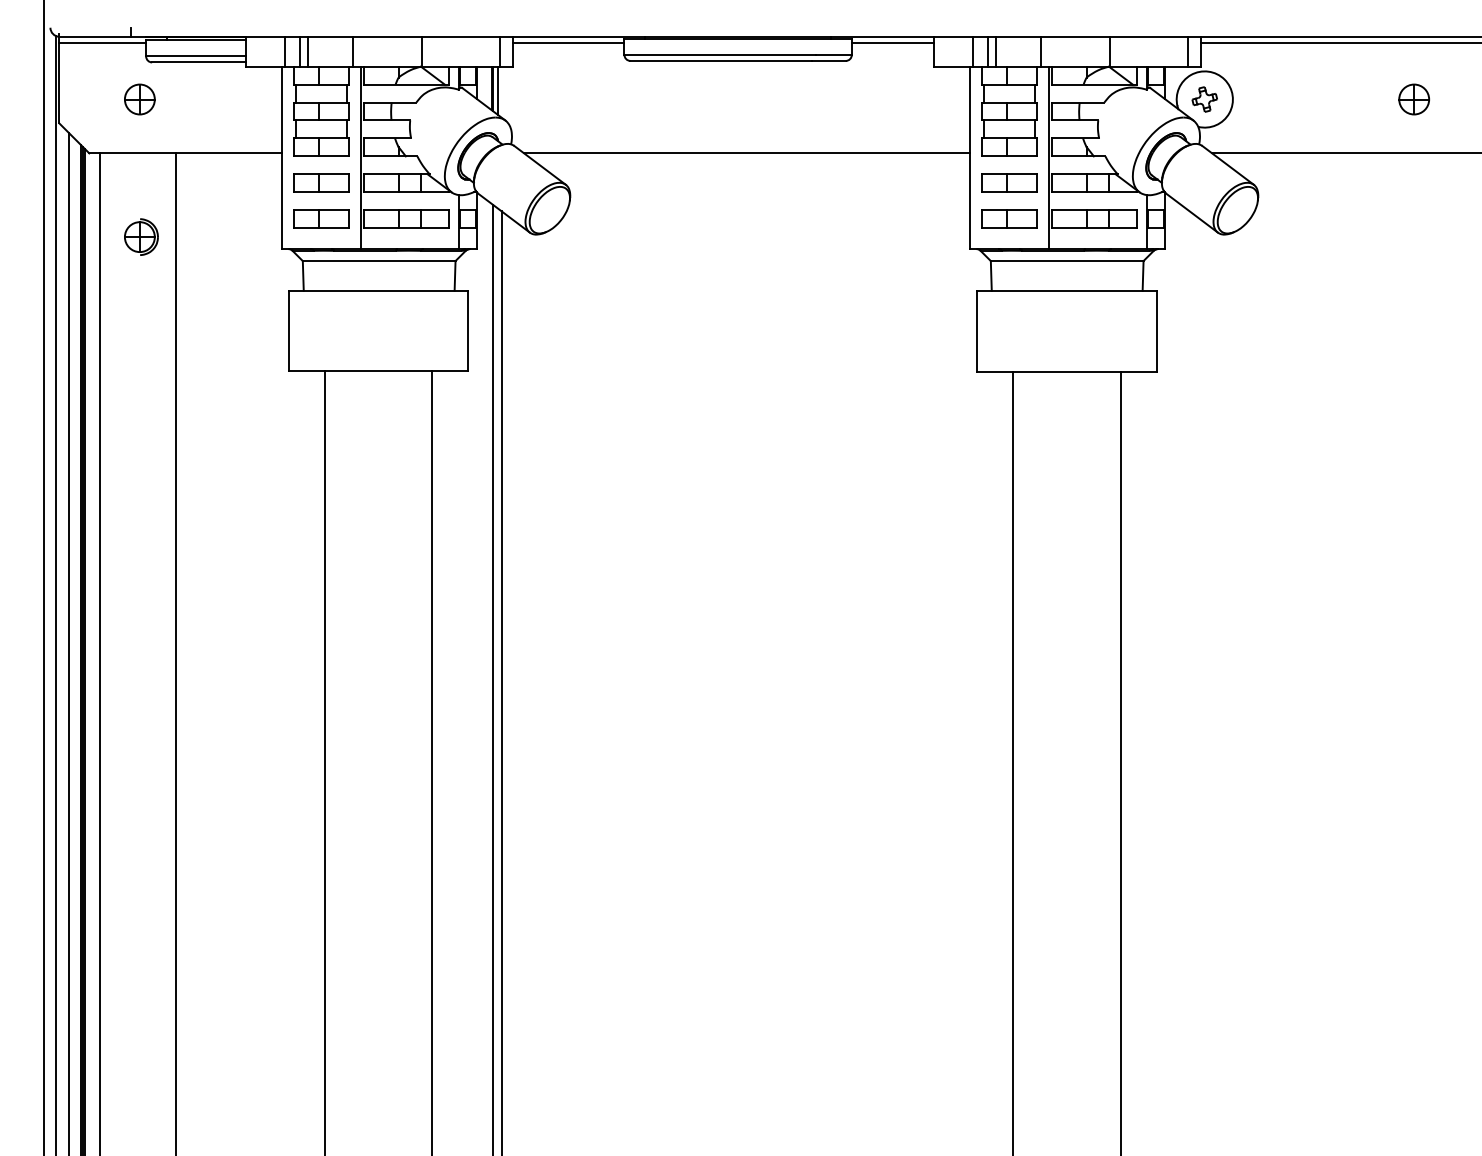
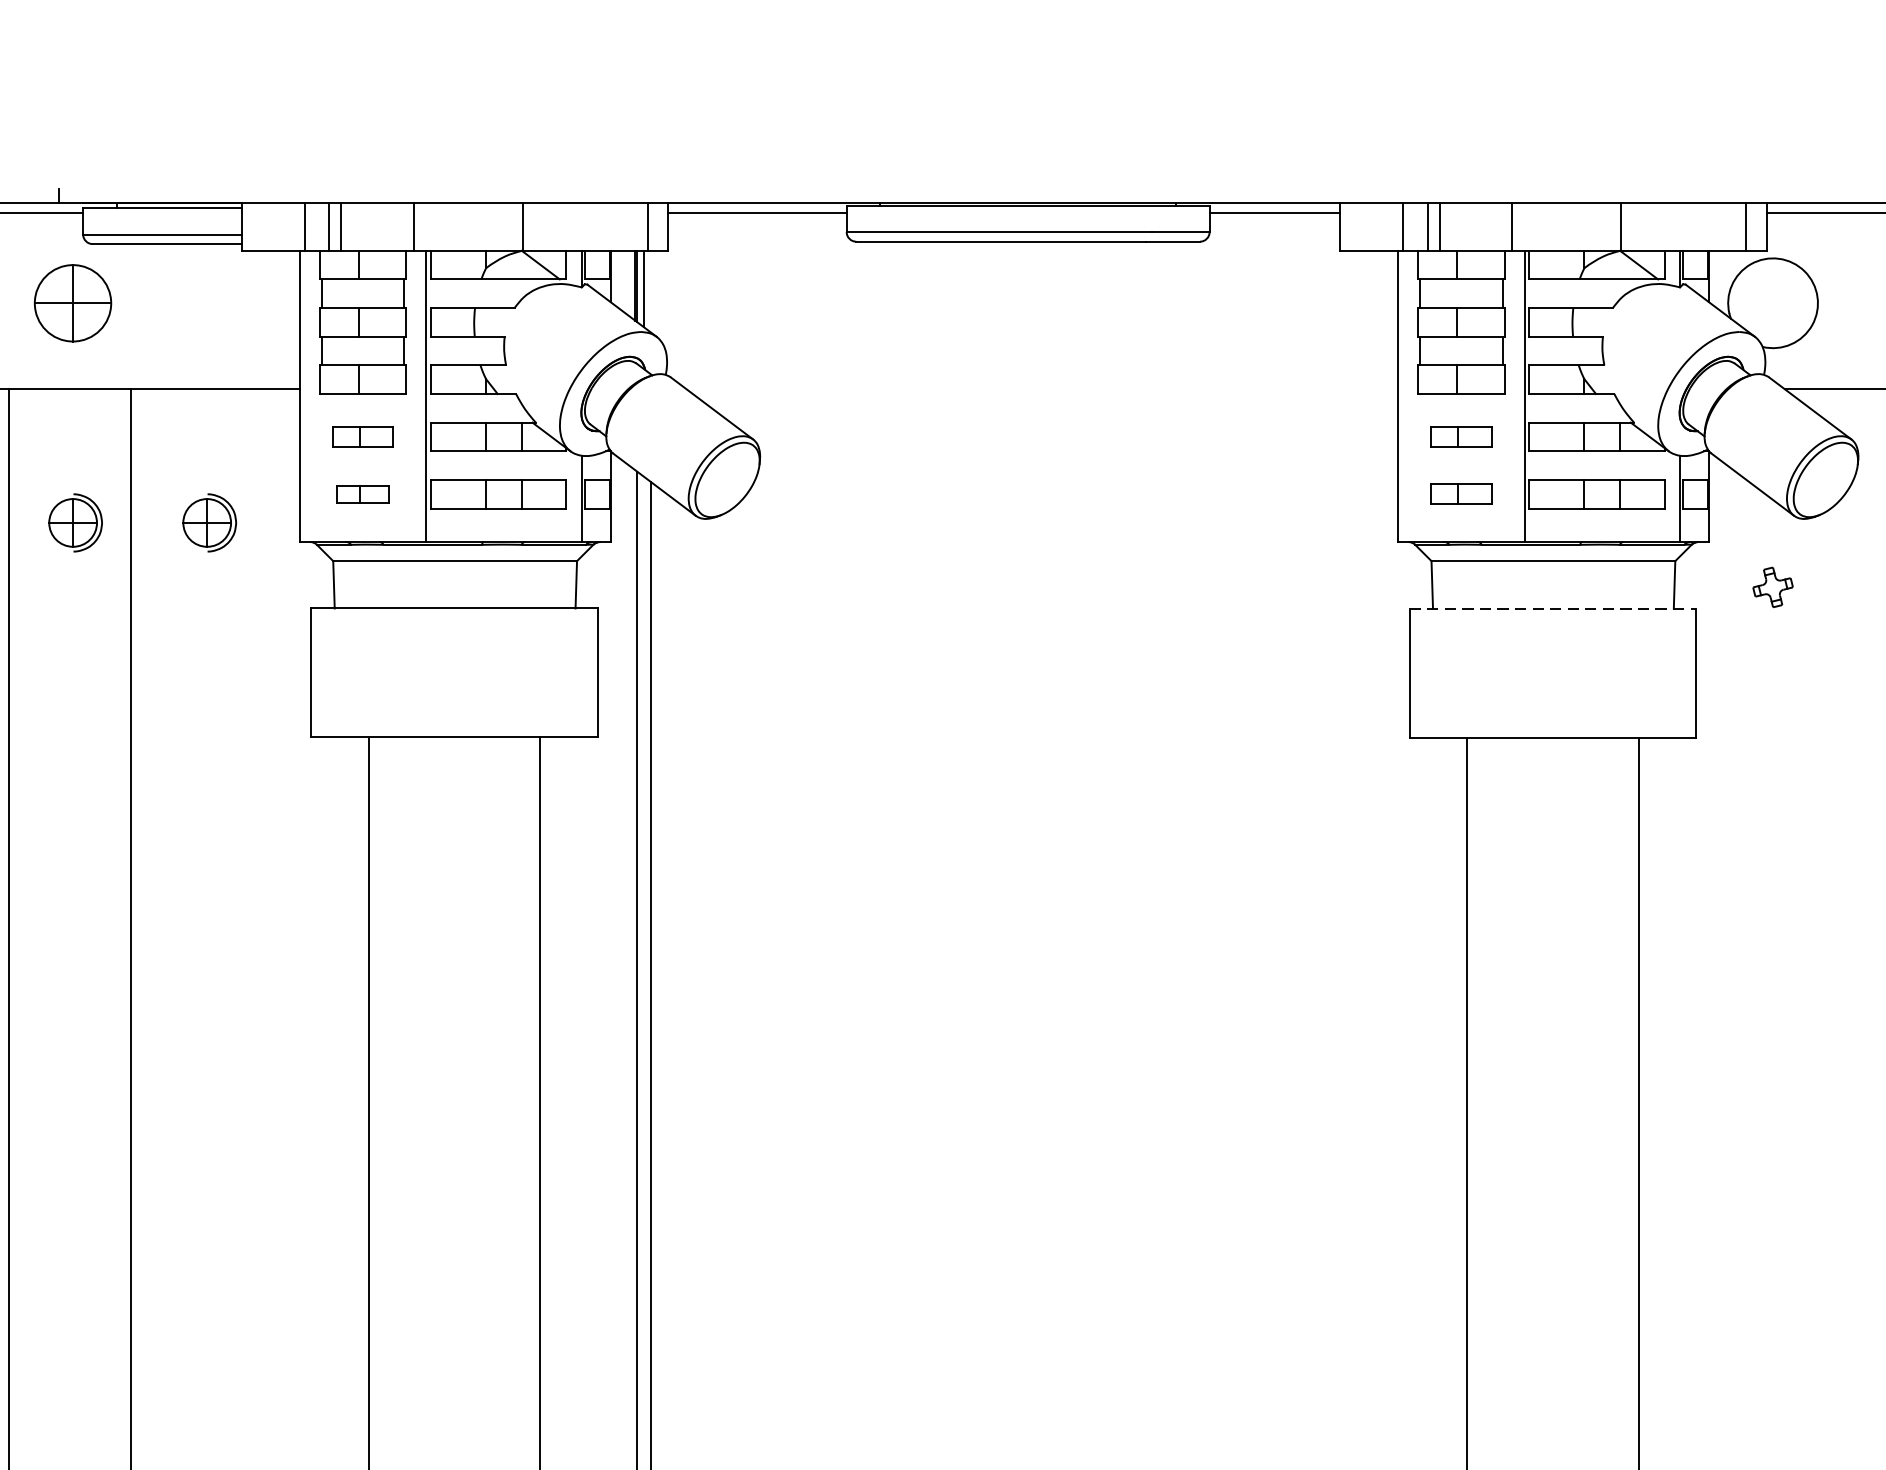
part: (139, 99) -> (72, 303), size x1.6
part: (1204, 99) -> (1772, 587), moved
line: (746, 153) -> (1041, 389), removed
part: (321, 182) -> (363, 435), size x0.7
part: (1009, 182) -> (1461, 435), size x0.7
part: (321, 218) -> (363, 493), size x0.6
part: (1009, 218) -> (1461, 493), size x0.7
part: (225, 236) -> (209, 521), added
line: (1066, 290) -> (1552, 608), solid -> dashed

